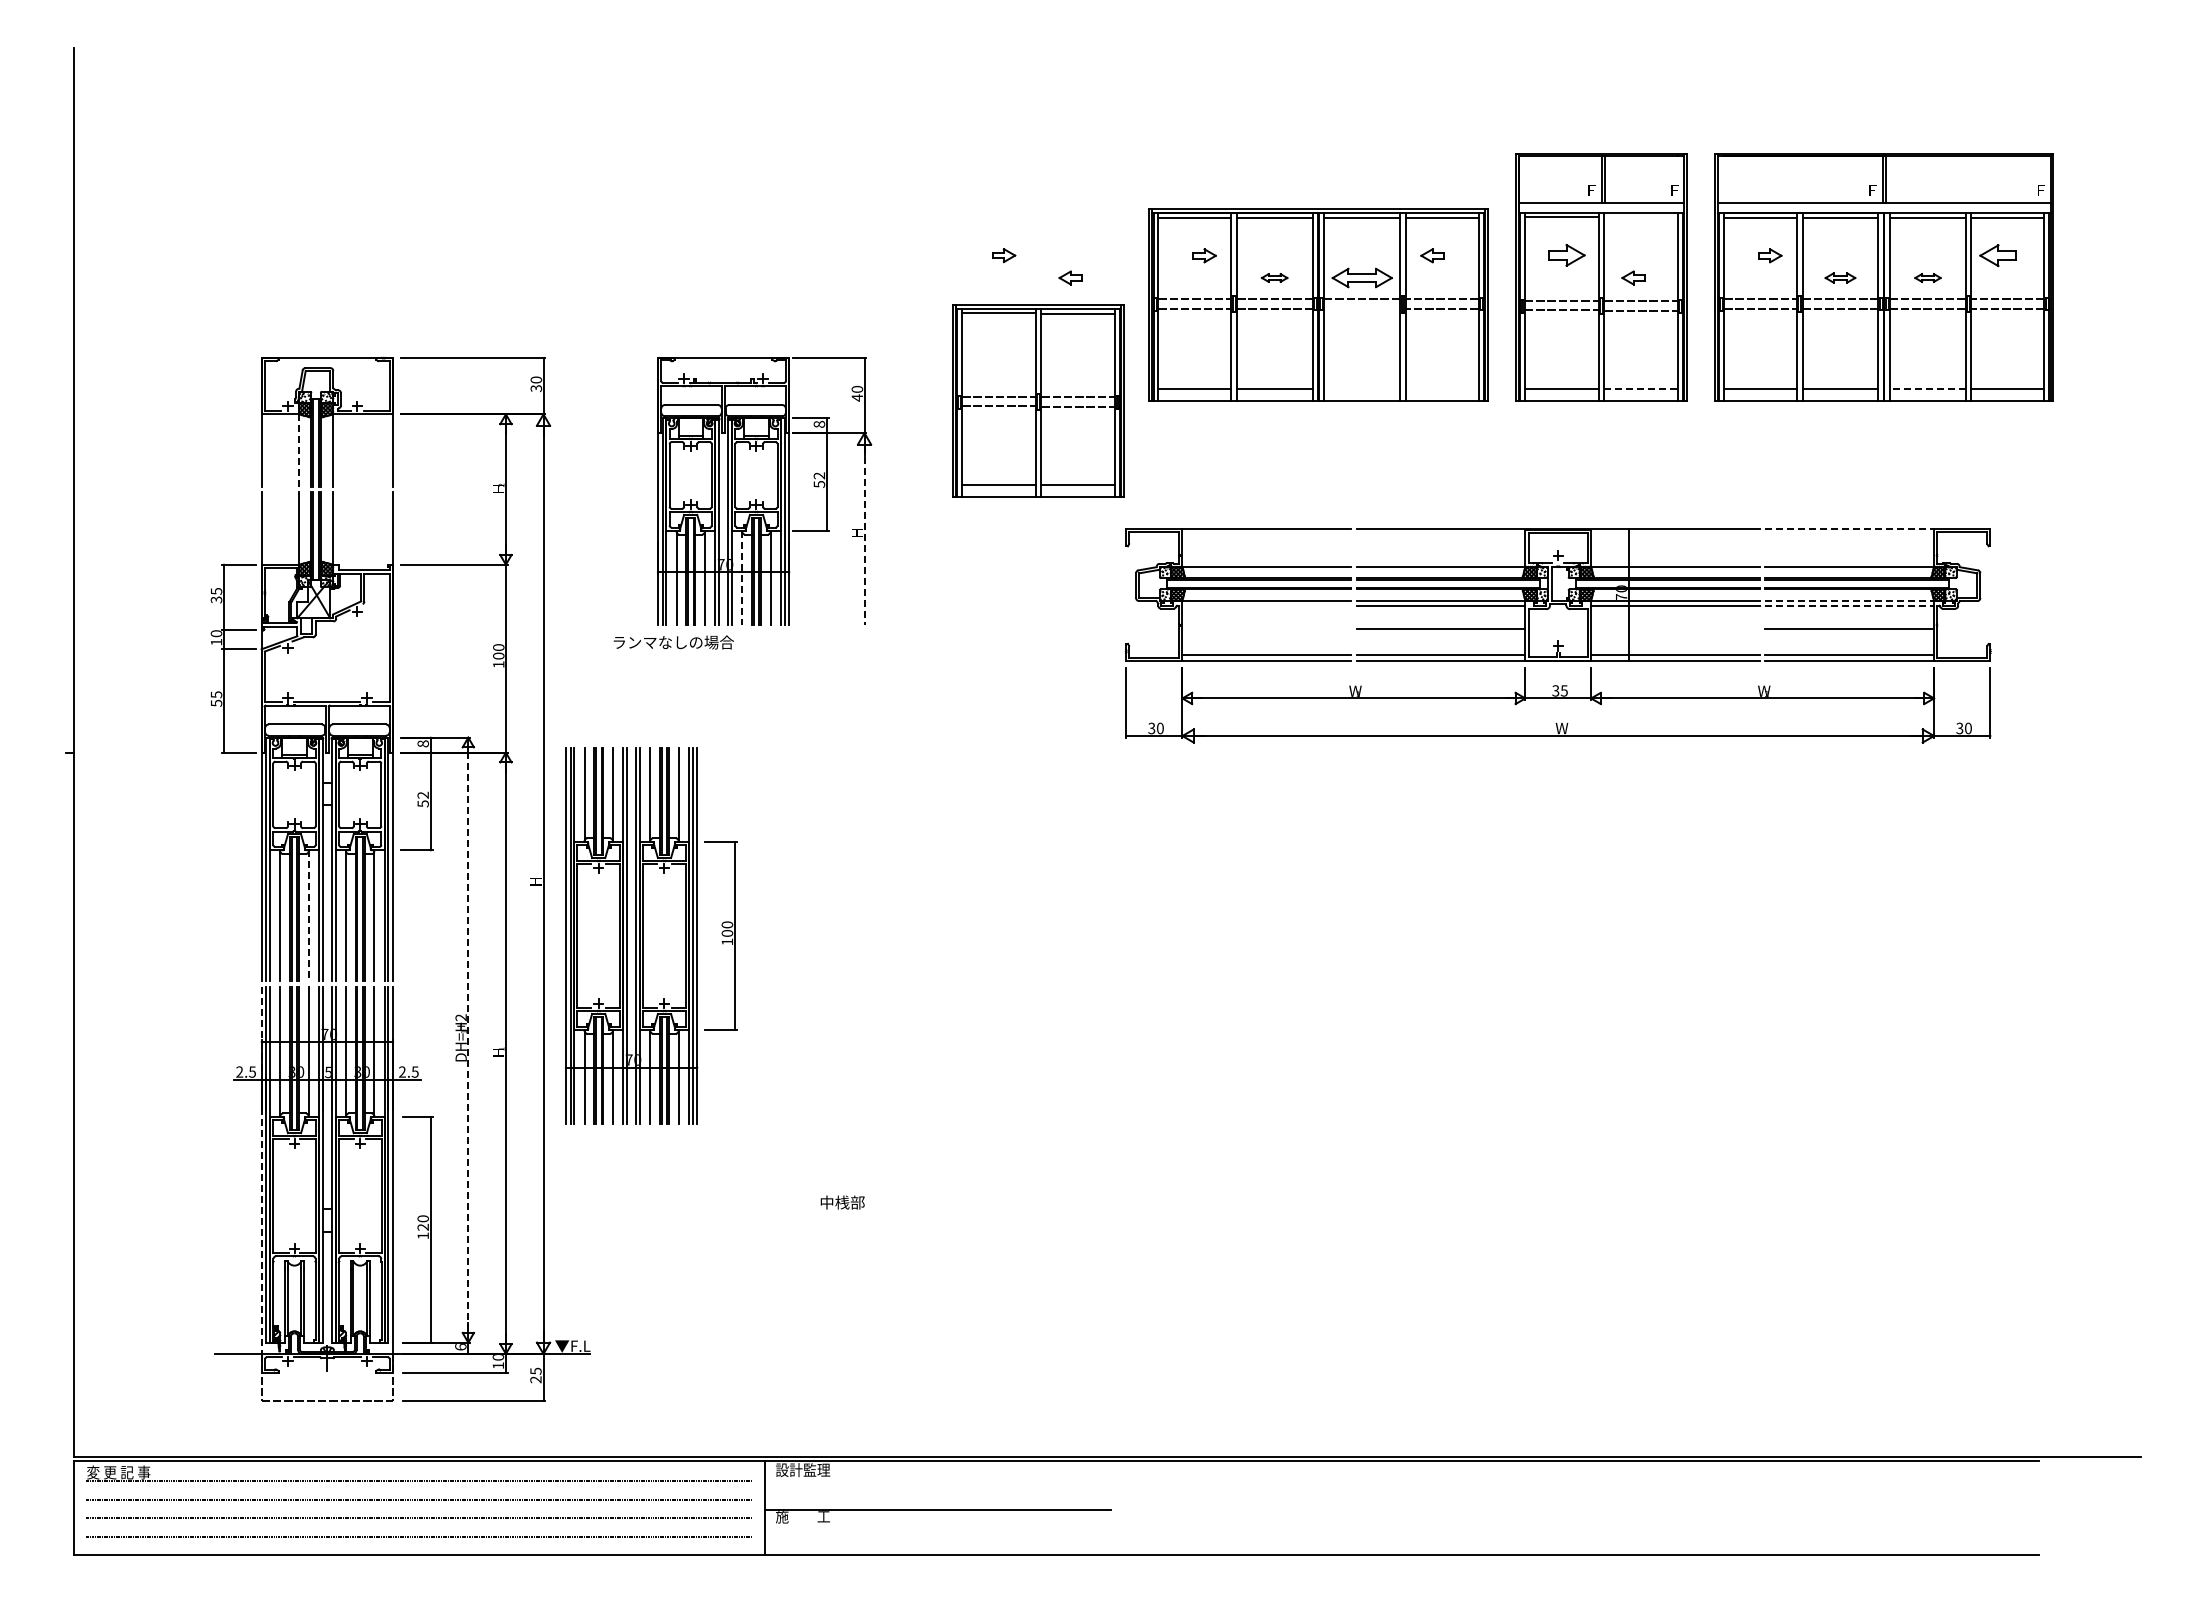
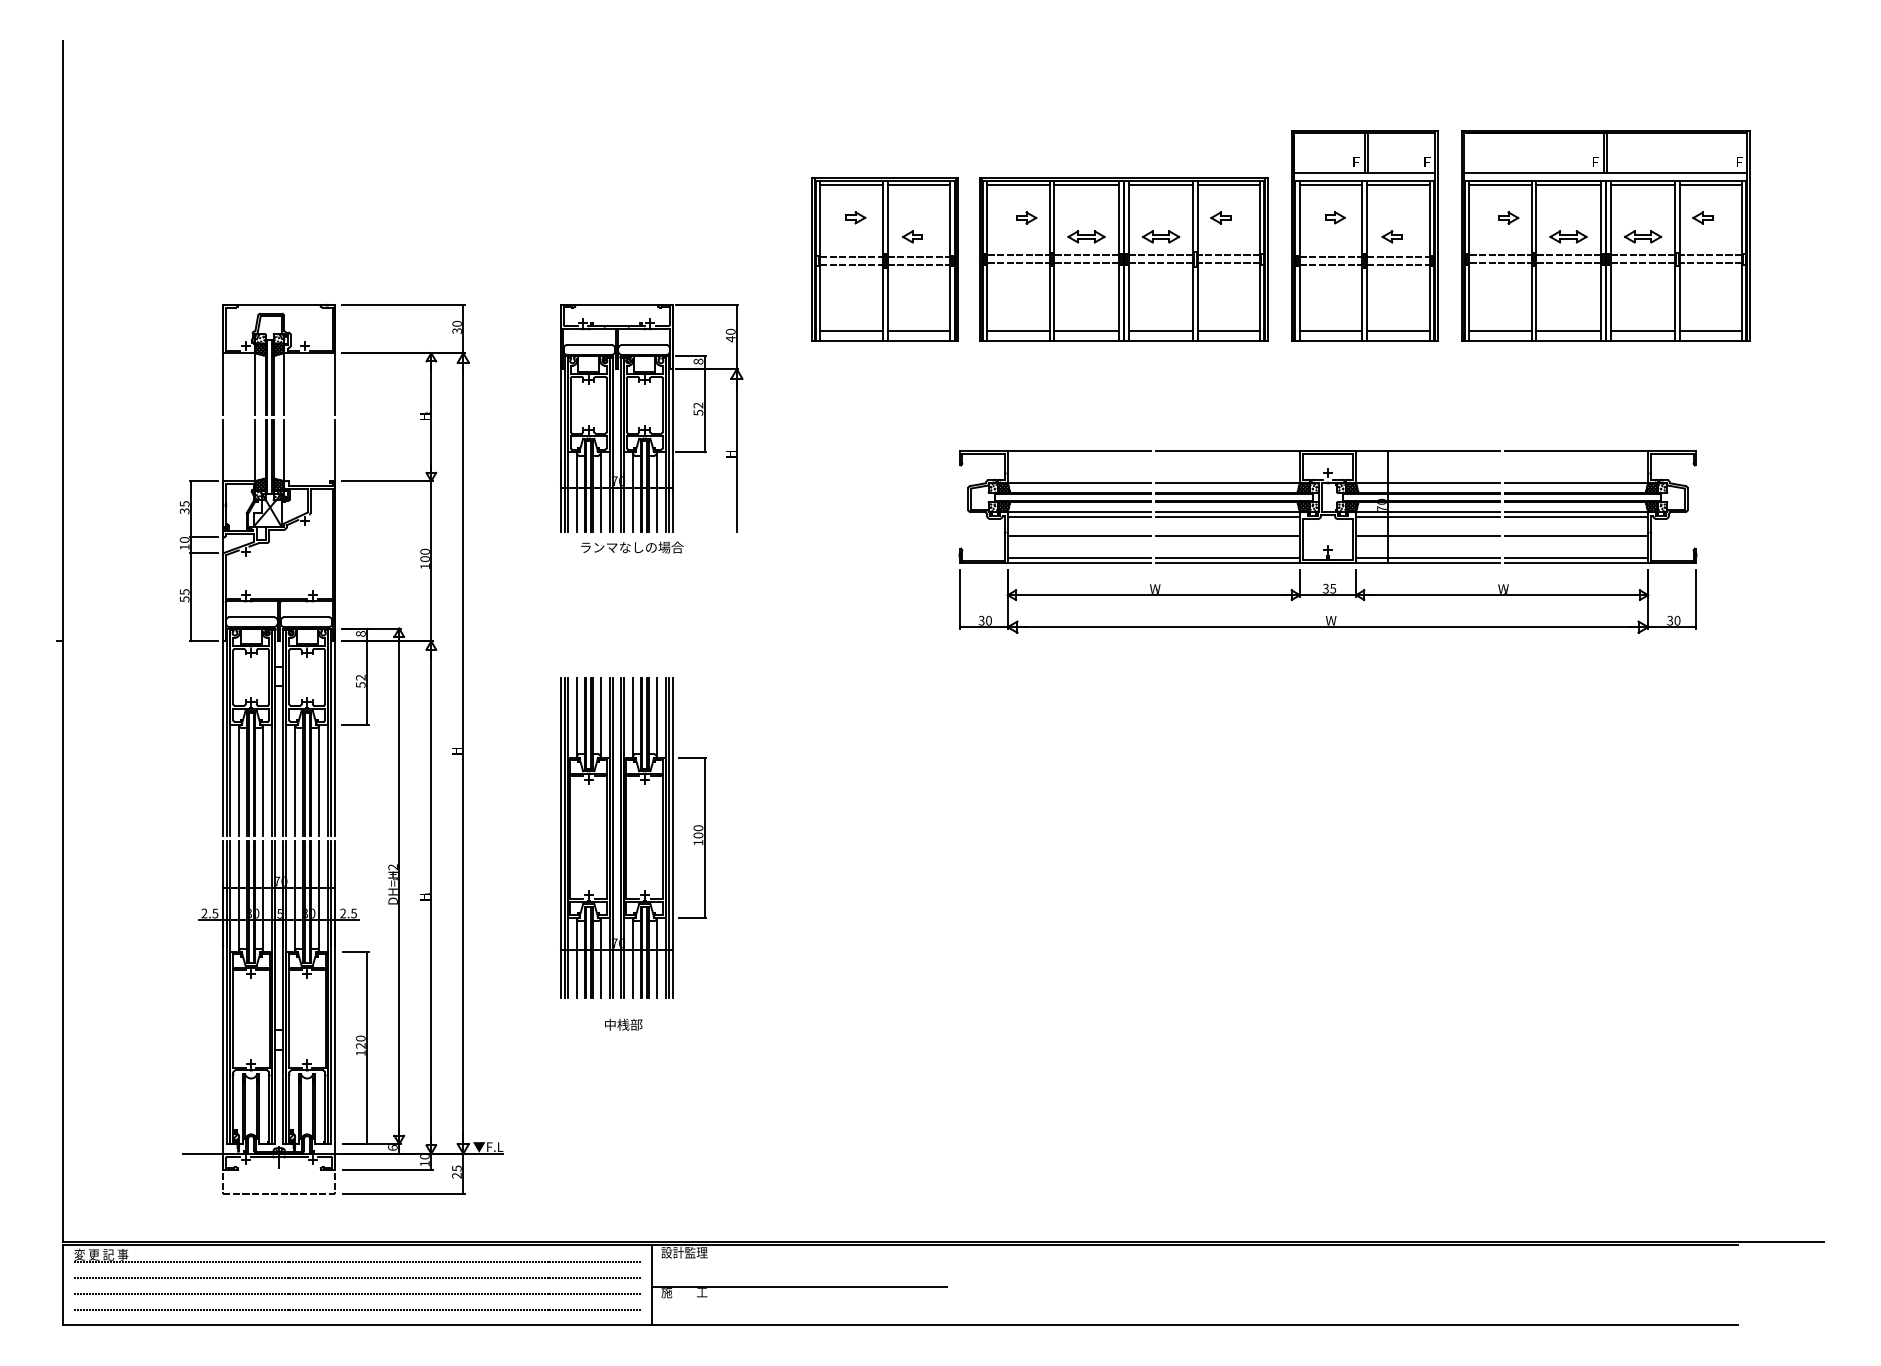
line: (1640, 217) -> (1398, 185), added
part: (1566, 255) -> (1335, 217), size x0.62
part: (1997, 255) -> (1702, 217), size x0.62
part: (1274, 277) -> (1086, 236), size x1.67
part: (1362, 277) -> (1161, 236), size x0.71
part: (1840, 277) -> (1568, 236), size x1.43
part: (1927, 277) -> (1642, 236), size x1.67
line: (1362, 308) -> (1161, 262), added
line: (1362, 388) -> (1161, 331), added
line: (1441, 388) -> (1228, 331), added
line: (1641, 388) -> (1398, 331), dashed -> solid
line: (1927, 388) -> (1642, 331), dashed -> solid
part: (1038, 400) -> (885, 259), moved
line: (299, 450) -> (255, 383), dashed -> solid
line: (1850, 529) -> (1577, 451), dashed -> solid
line: (864, 536) -> (736, 457), dashed -> solid
line: (742, 577) -> (632, 492), dashed -> solid
line: (1850, 600) -> (1577, 511), dashed -> solid
line: (1266, 606) -> (1079, 516), added
line: (1850, 606) -> (1577, 516), dashed -> solid
line: (1266, 628) -> (1079, 535), added
line: (1675, 628) -> (1427, 535), added
text: (673, 642) -> (632, 547), moved
line: (308, 916) -> (263, 780), dashed -> solid
part: (651, 935) -> (633, 837), moved
line: (468, 1039) -> (399, 885), dashed -> solid
line: (261, 1170) -> (223, 997), dashed -> solid
text: (842, 1202) -> (623, 1024), moved

